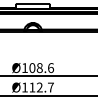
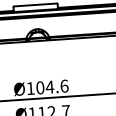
text: (39, 68) -> (49, 87), 108.6 -> 104.6

